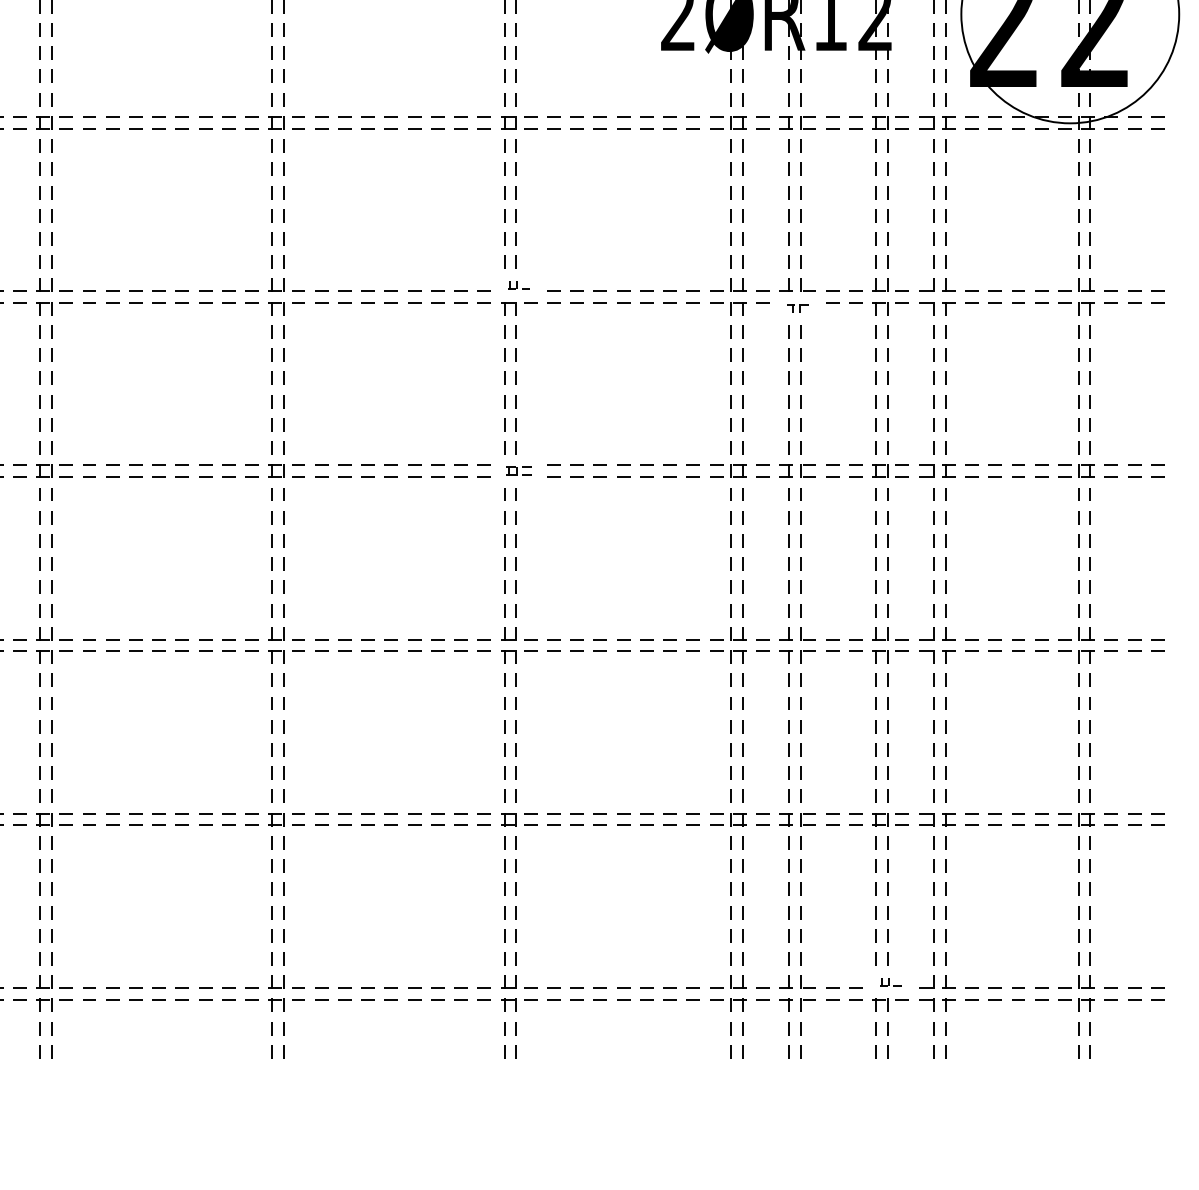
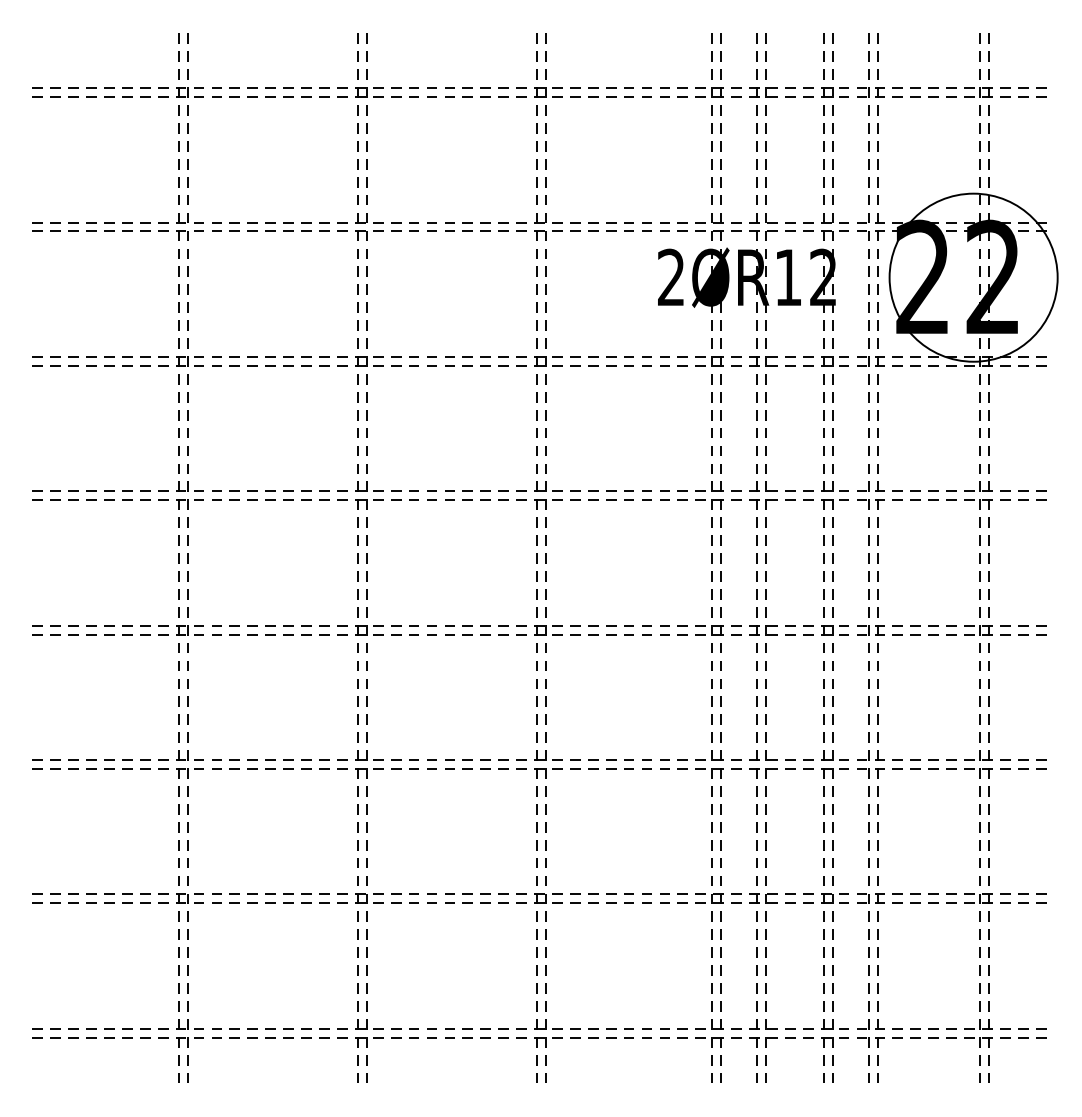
part: (519, 285) -> (548, 486), size x1.67
part: (797, 308) -> (763, 504), size x1.67
part: (519, 471) -> (548, 630), size x1.43
part: (889, 982) -> (834, 1024), size x1.67

